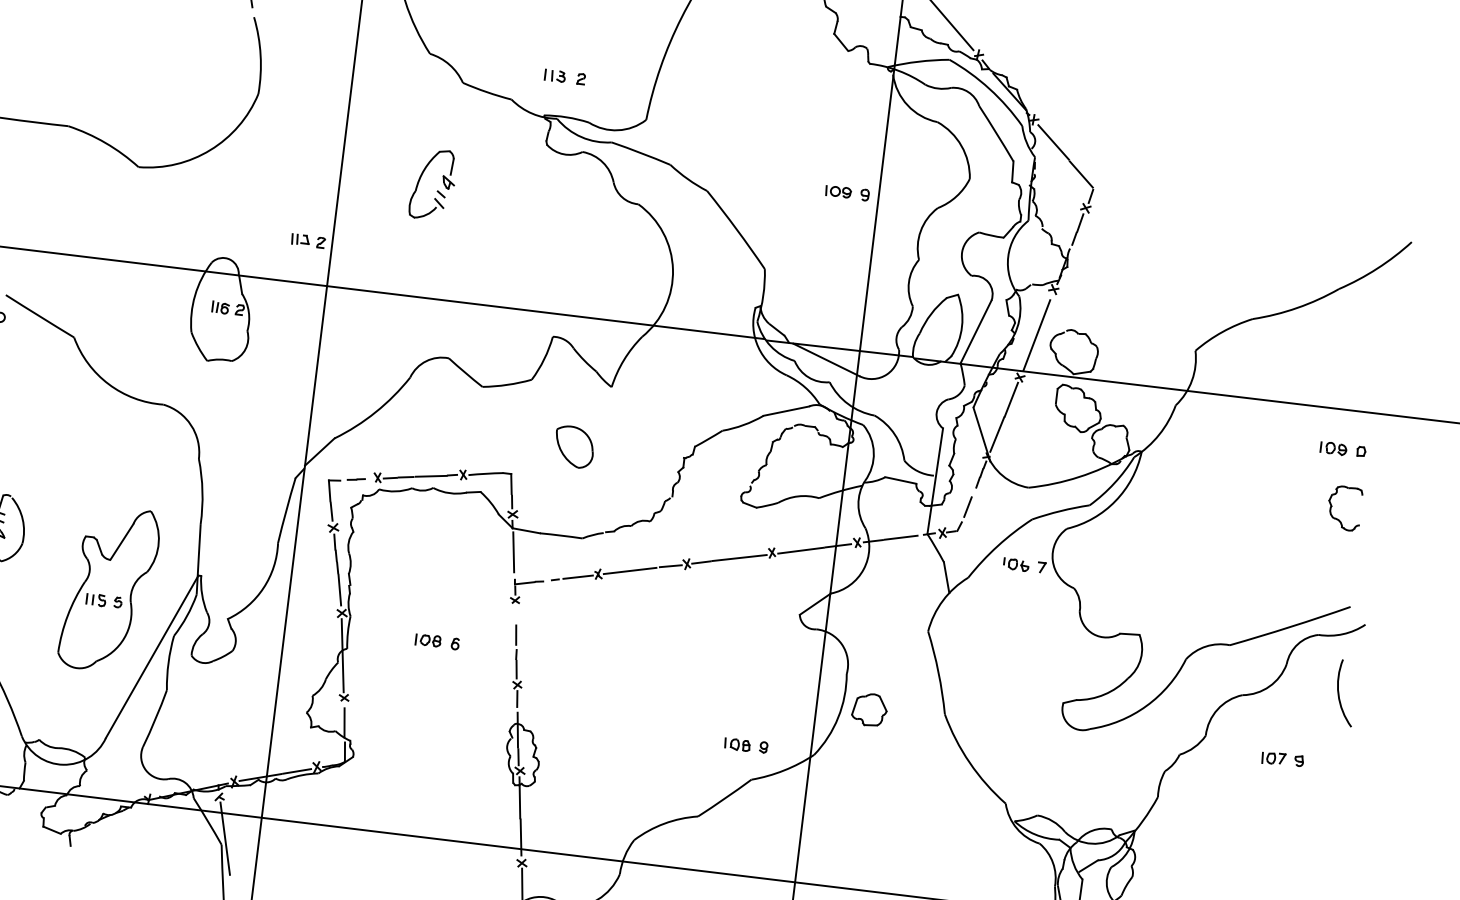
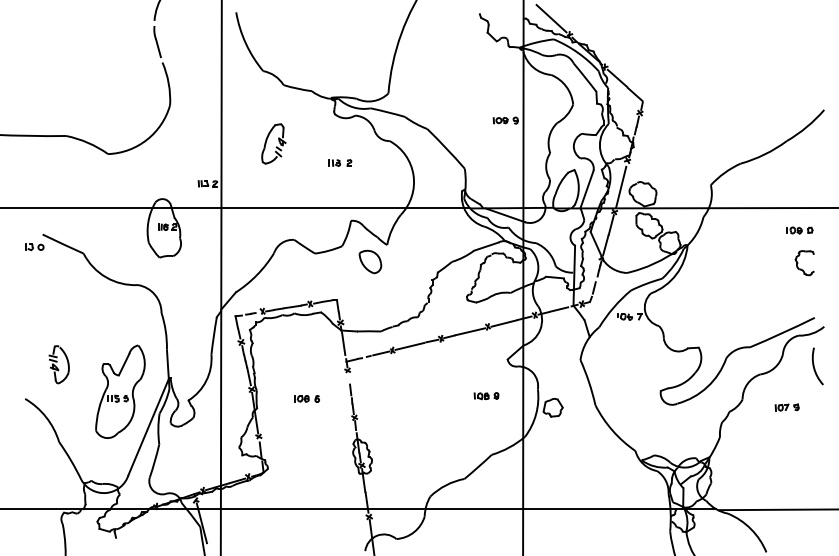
part: (565, 76) -> (340, 162), moved
part: (574, 446) -> (370, 261), moved
part: (745, 746) -> (486, 396), moved

